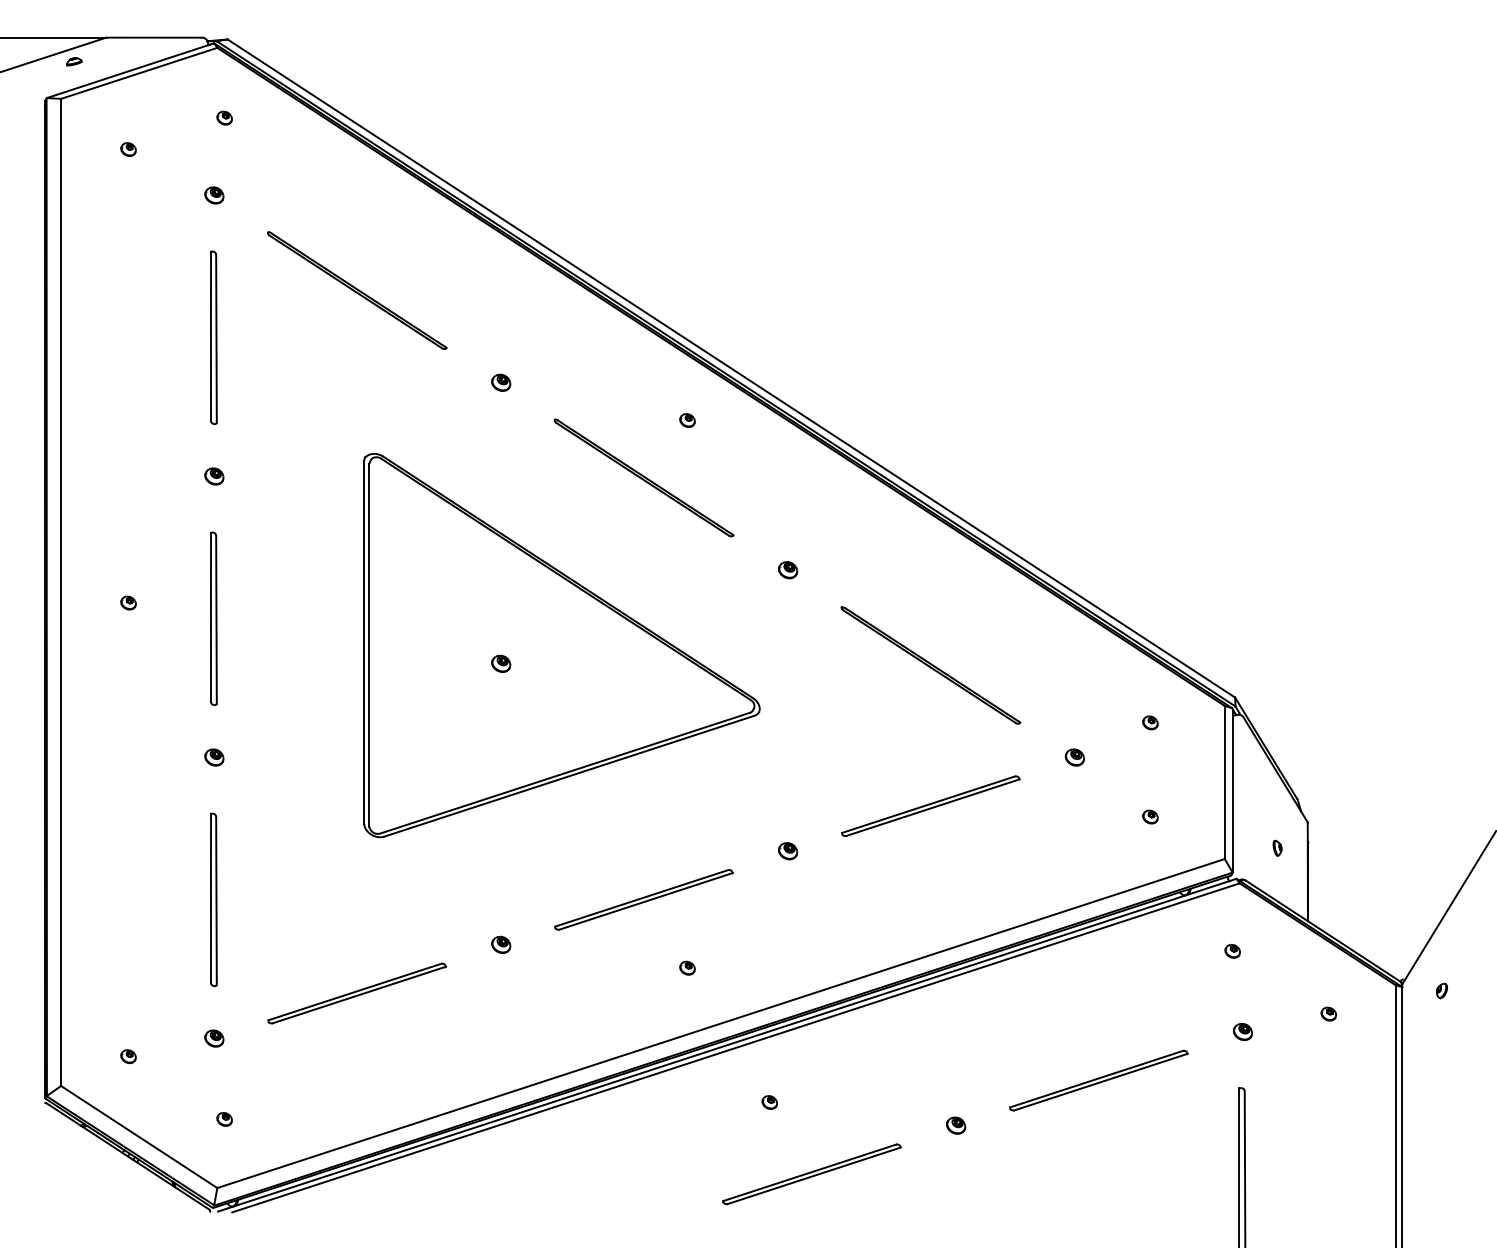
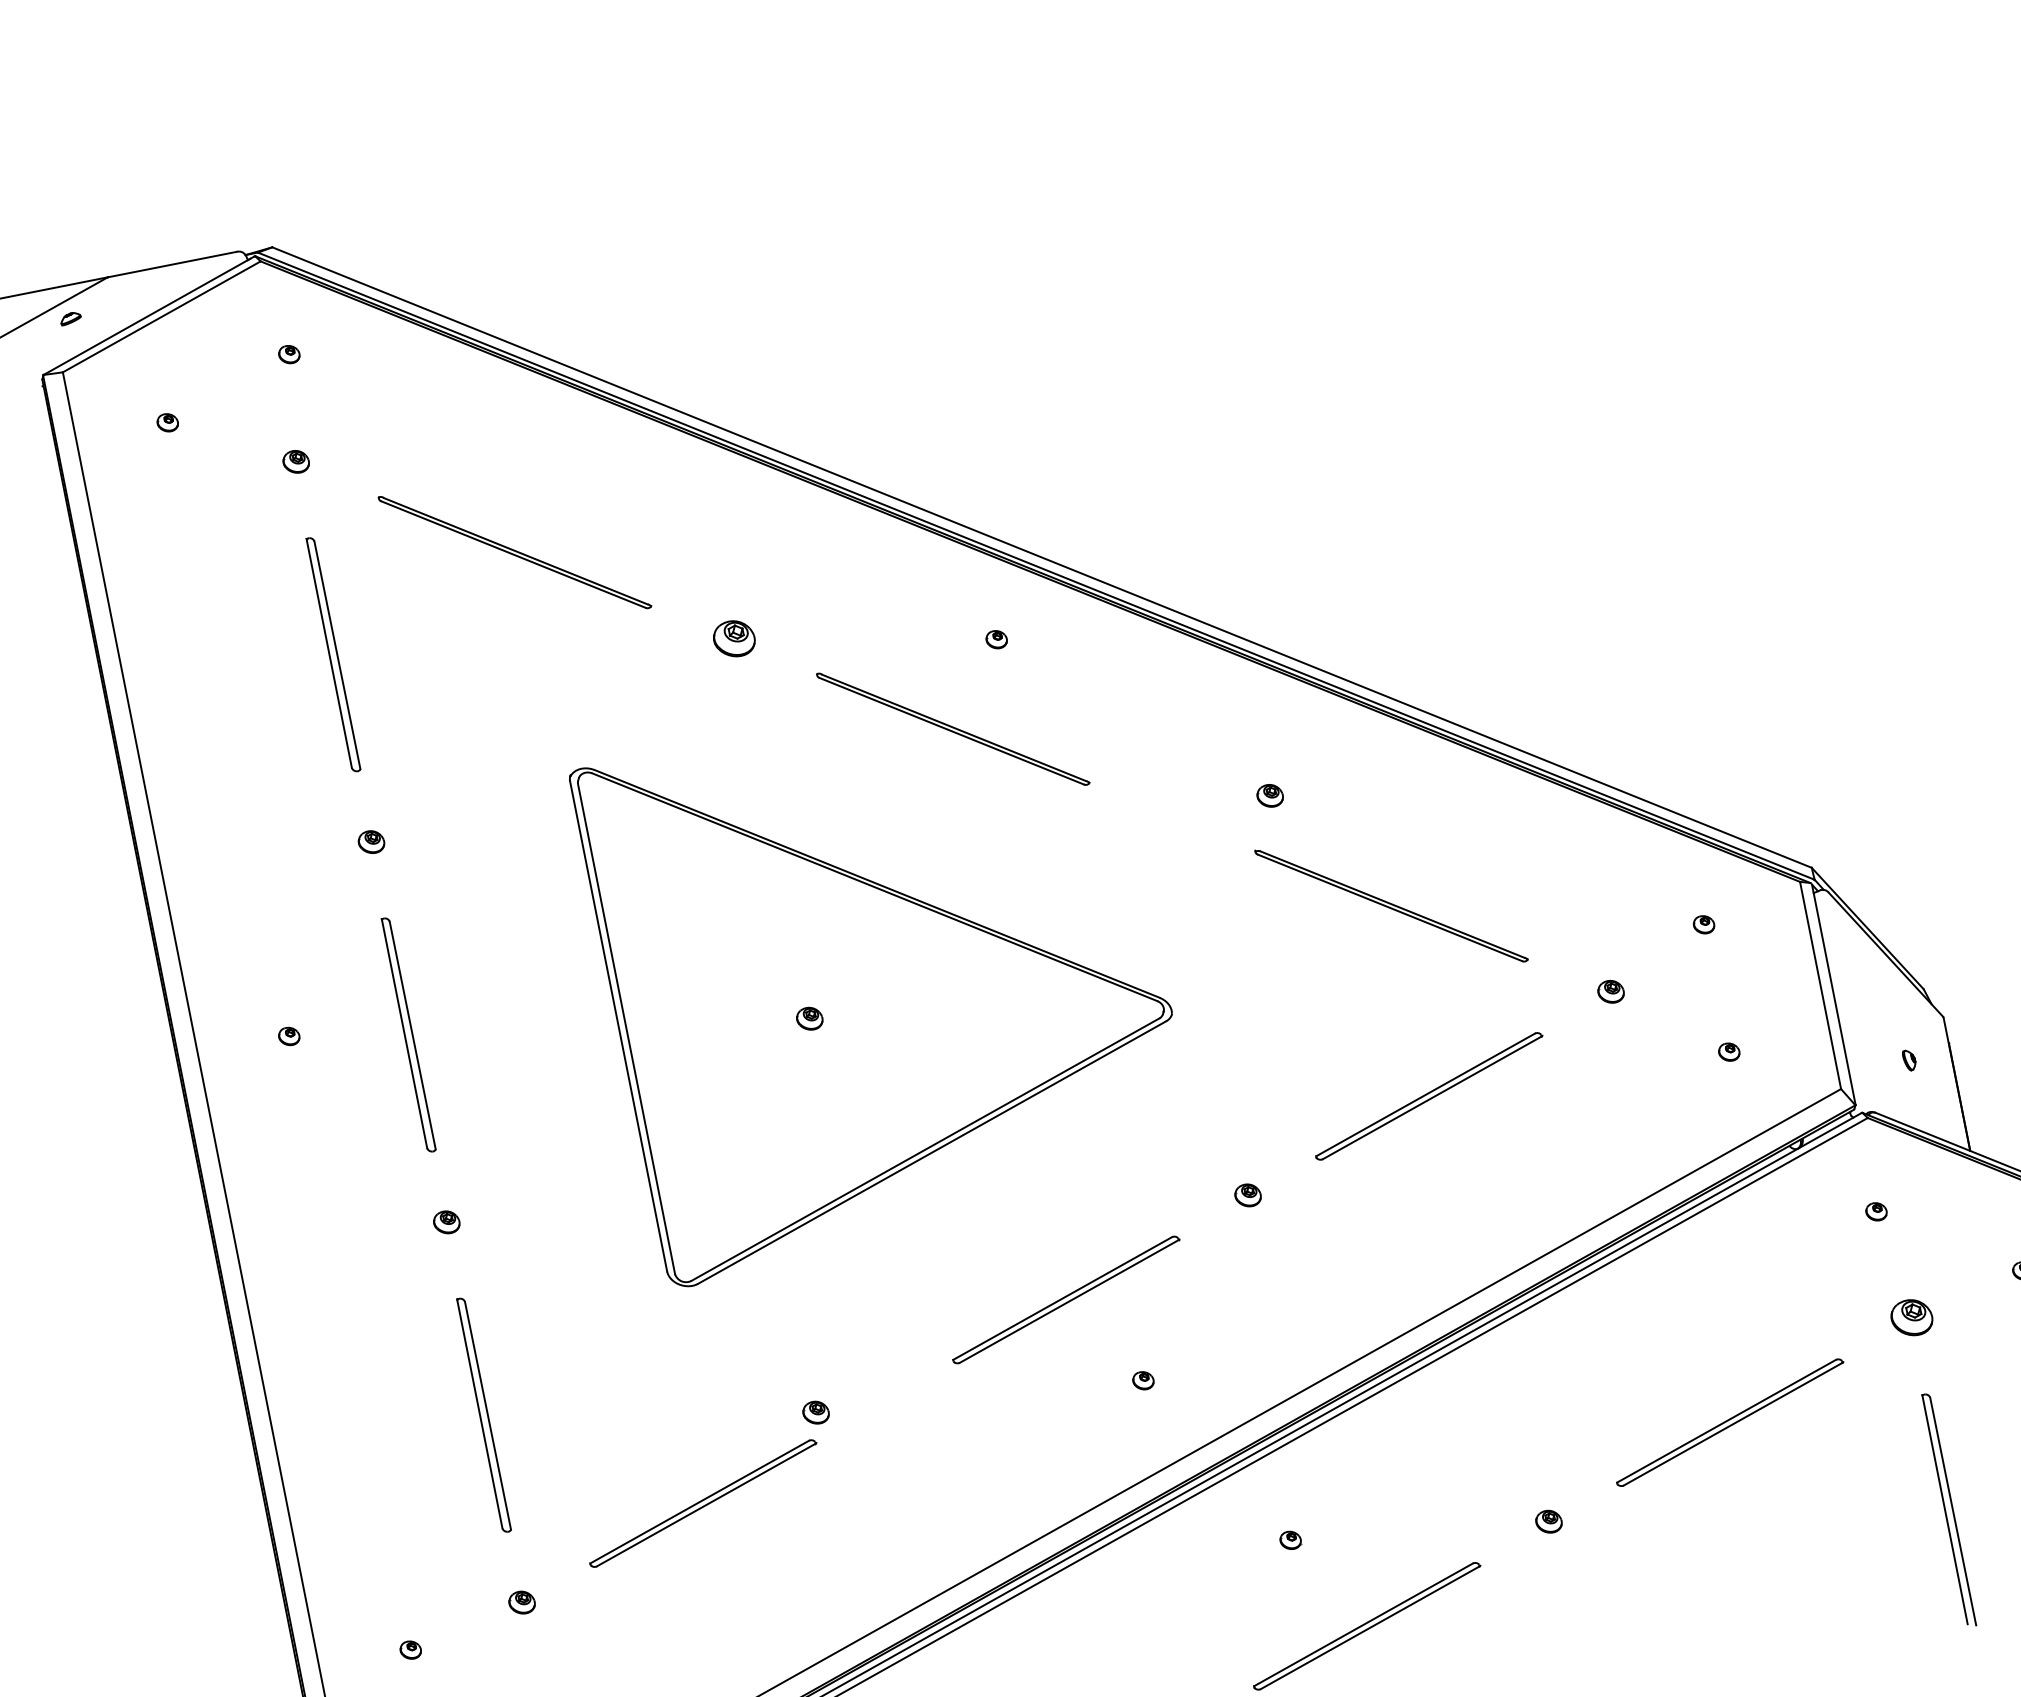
part: (501, 382) -> (734, 638), size x1.6
part: (788, 570) -> (1270, 796), moved
part: (501, 944) -> (816, 1412), moved
part: (1242, 1032) -> (1911, 1319), size x1.6

